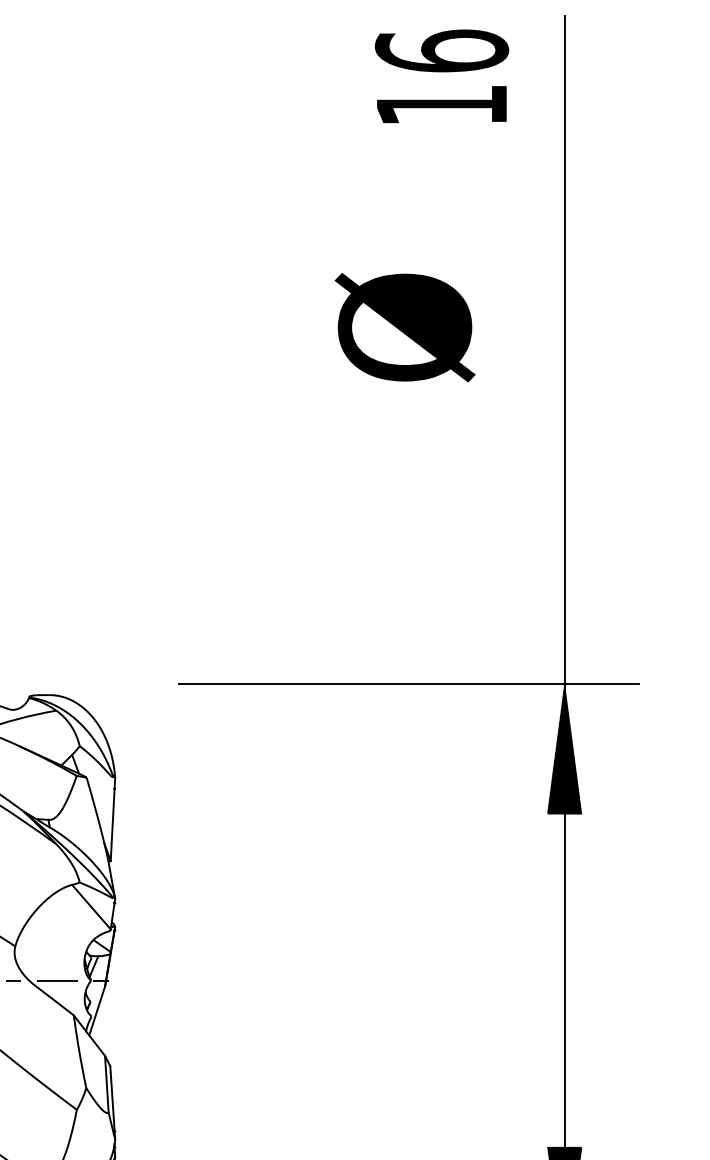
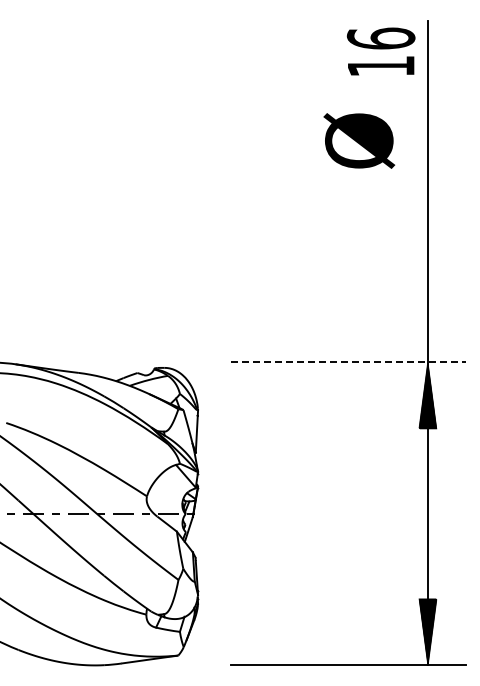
text: (440, 76) -> (380, 51), moved
text: (405, 326) -> (359, 140), moved
line: (409, 684) -> (348, 362), solid -> dashed

